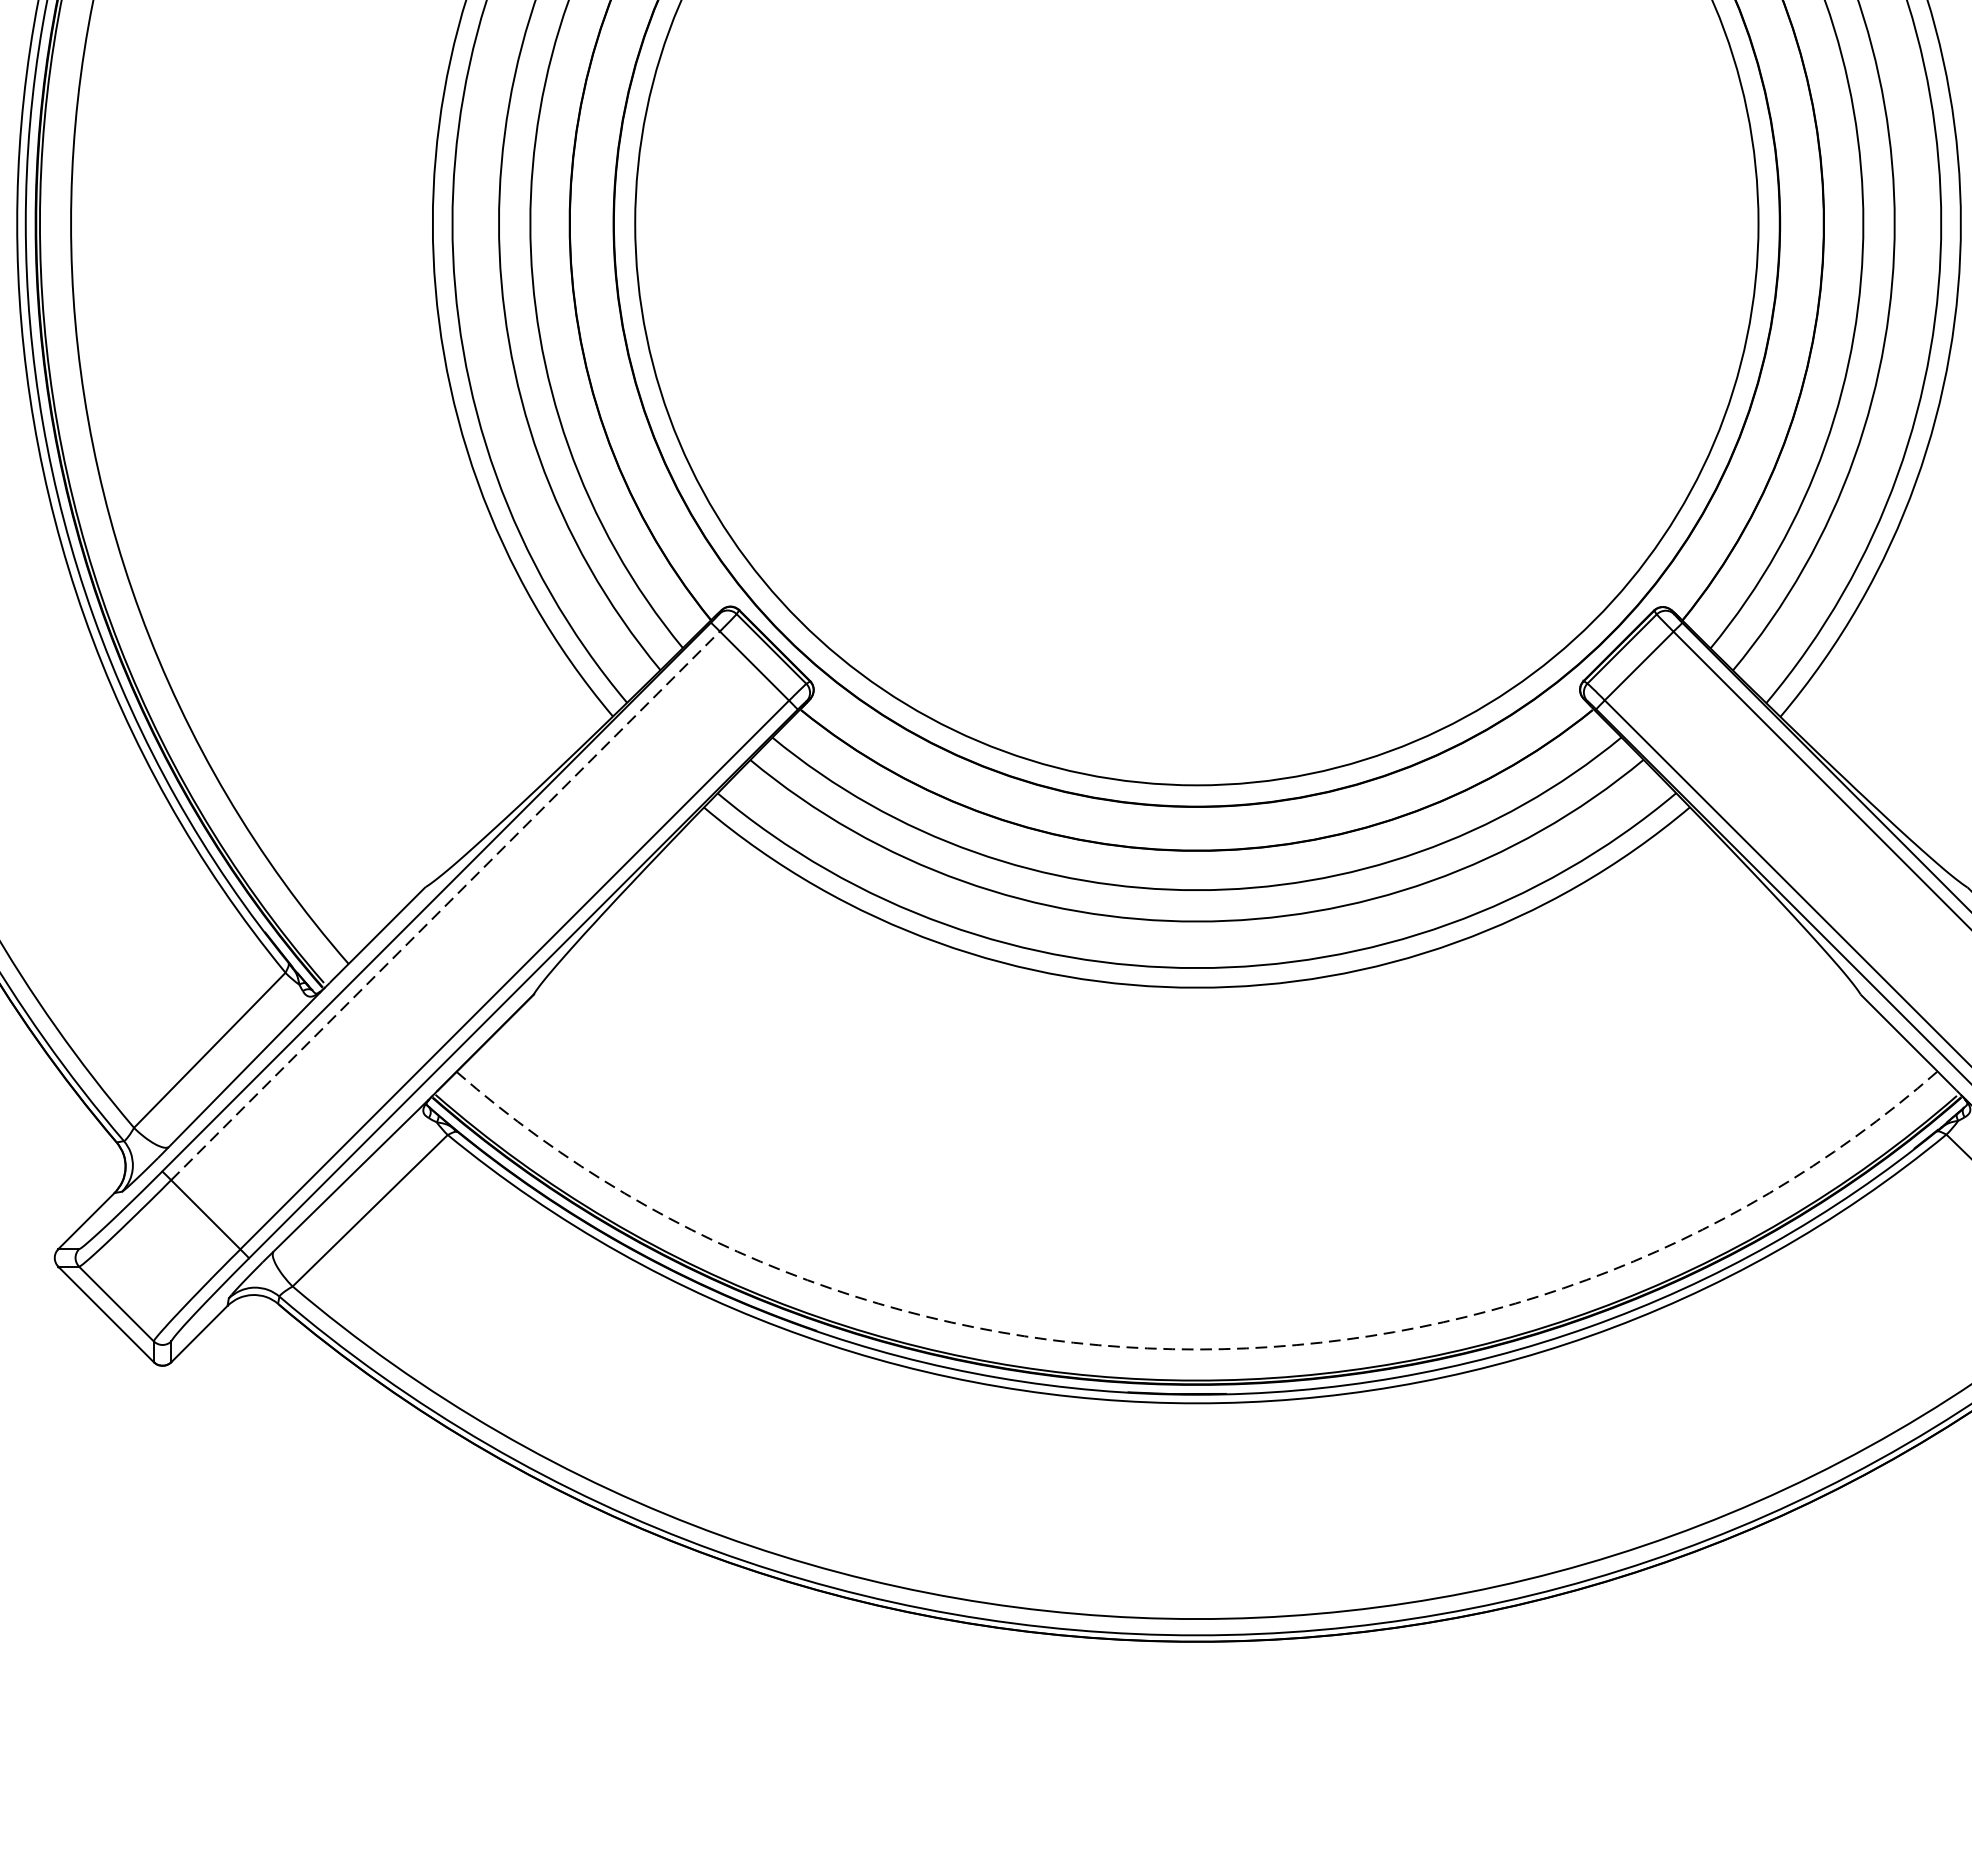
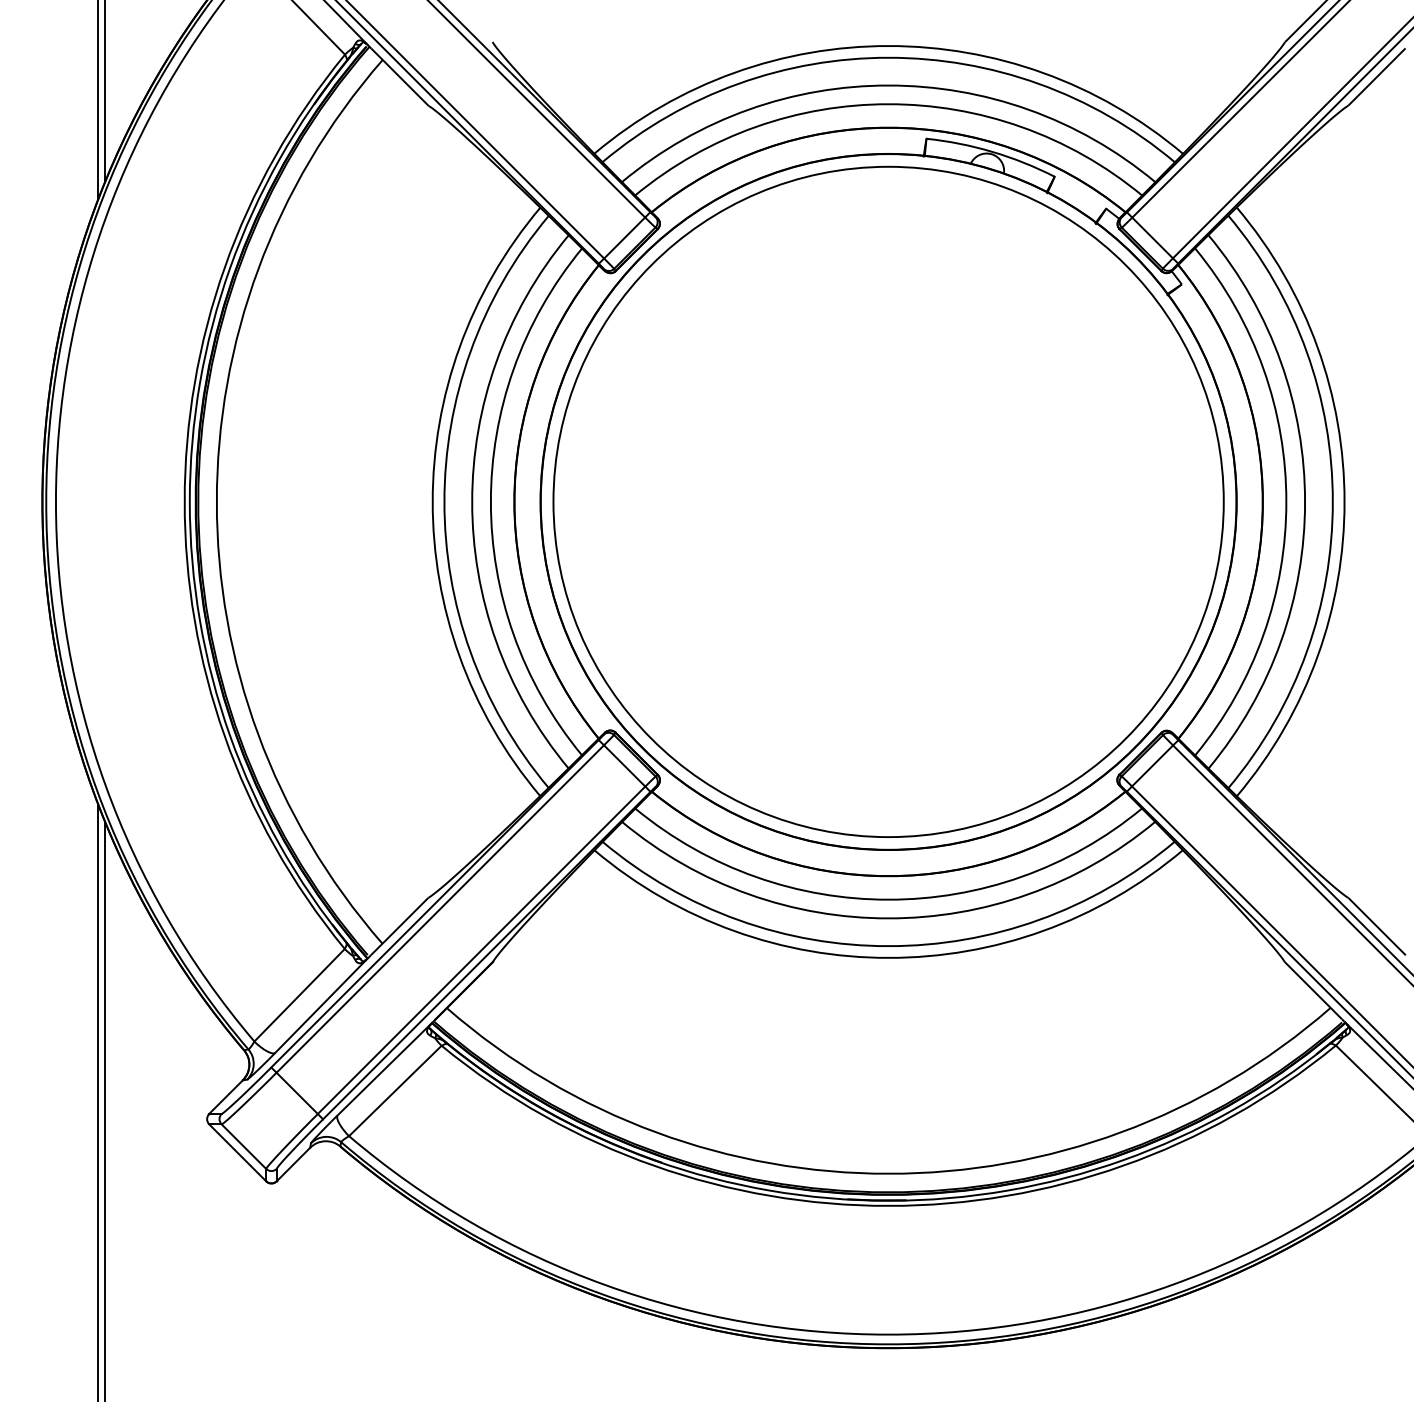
line: (445, 906) -> (440, 909), dashed -> solid
arc: (1196, 1349) -> (888, 1173), dashed -> solid

